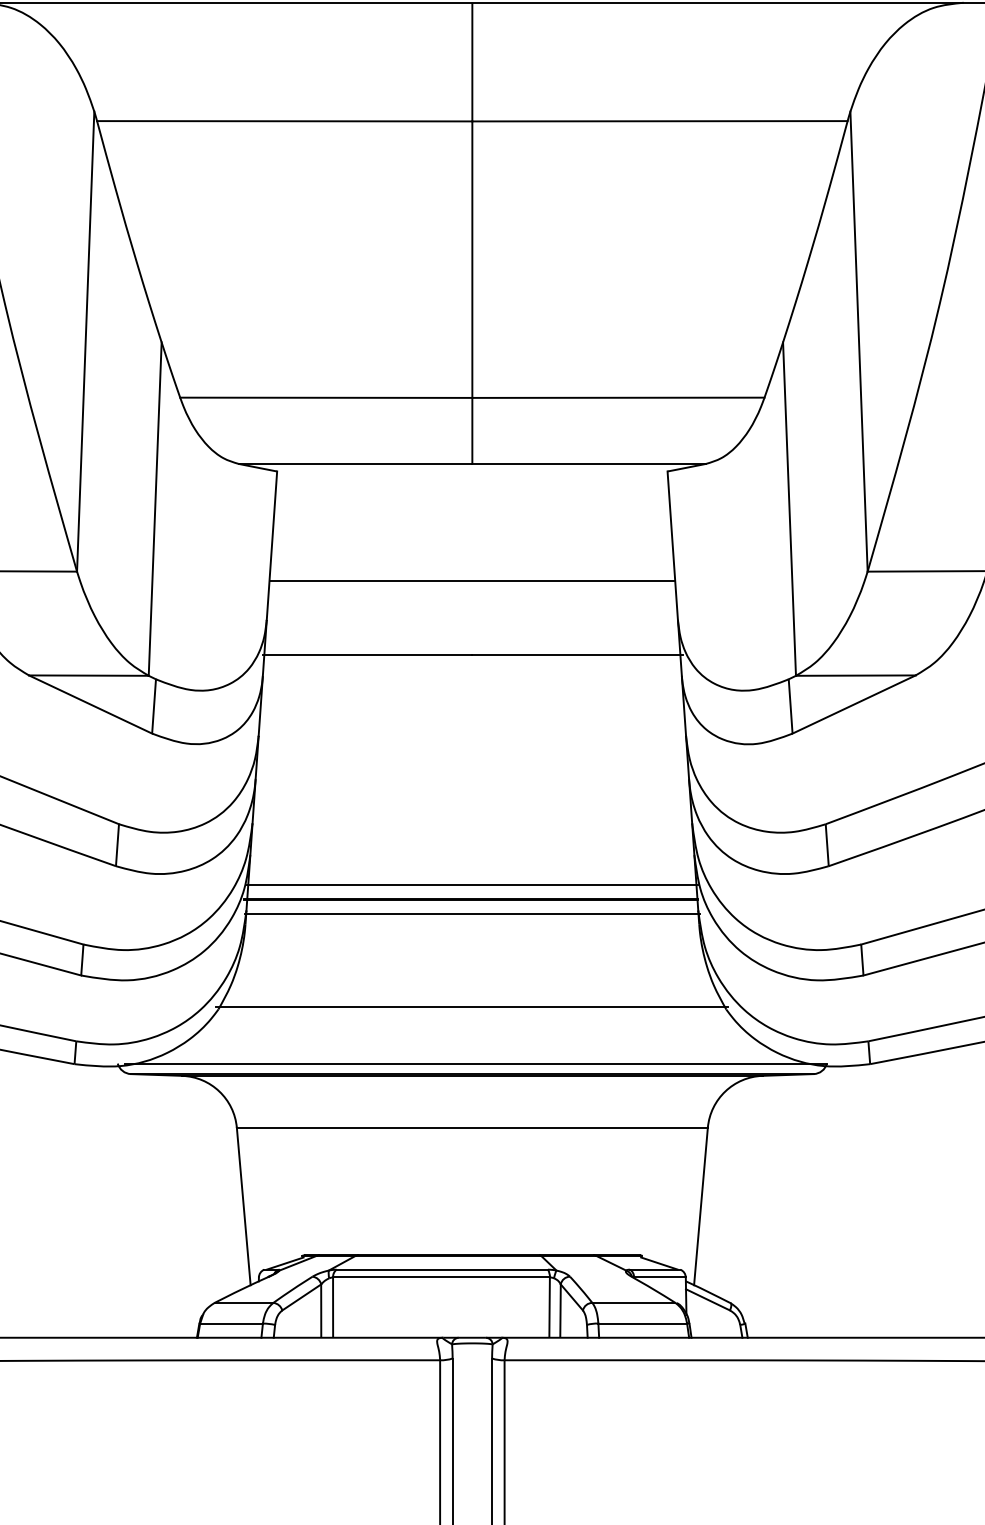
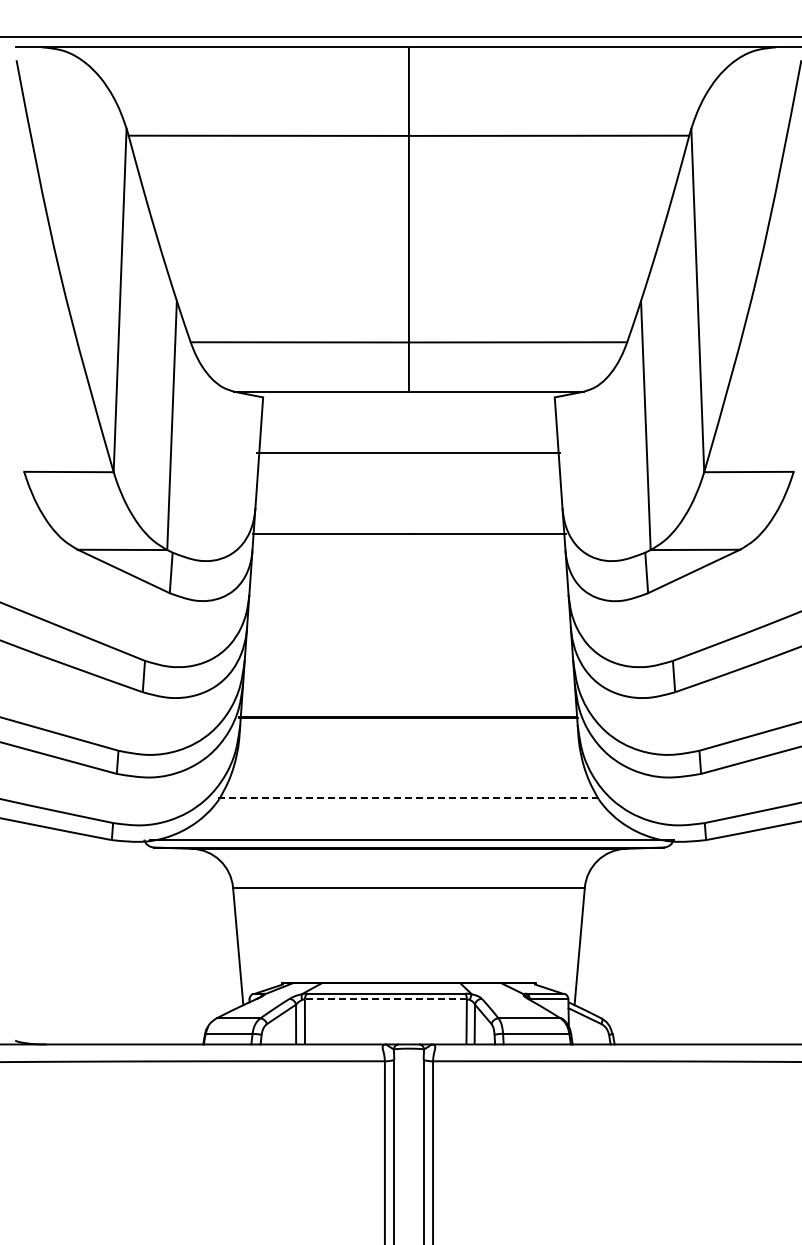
line: (471, 580) -> (408, 452), moved
line: (471, 885) -> (408, 706), removed
line: (471, 914) -> (408, 728), removed
line: (473, 1007) -> (409, 797), solid -> dashed
line: (440, 1277) -> (385, 999), solid -> dashed

